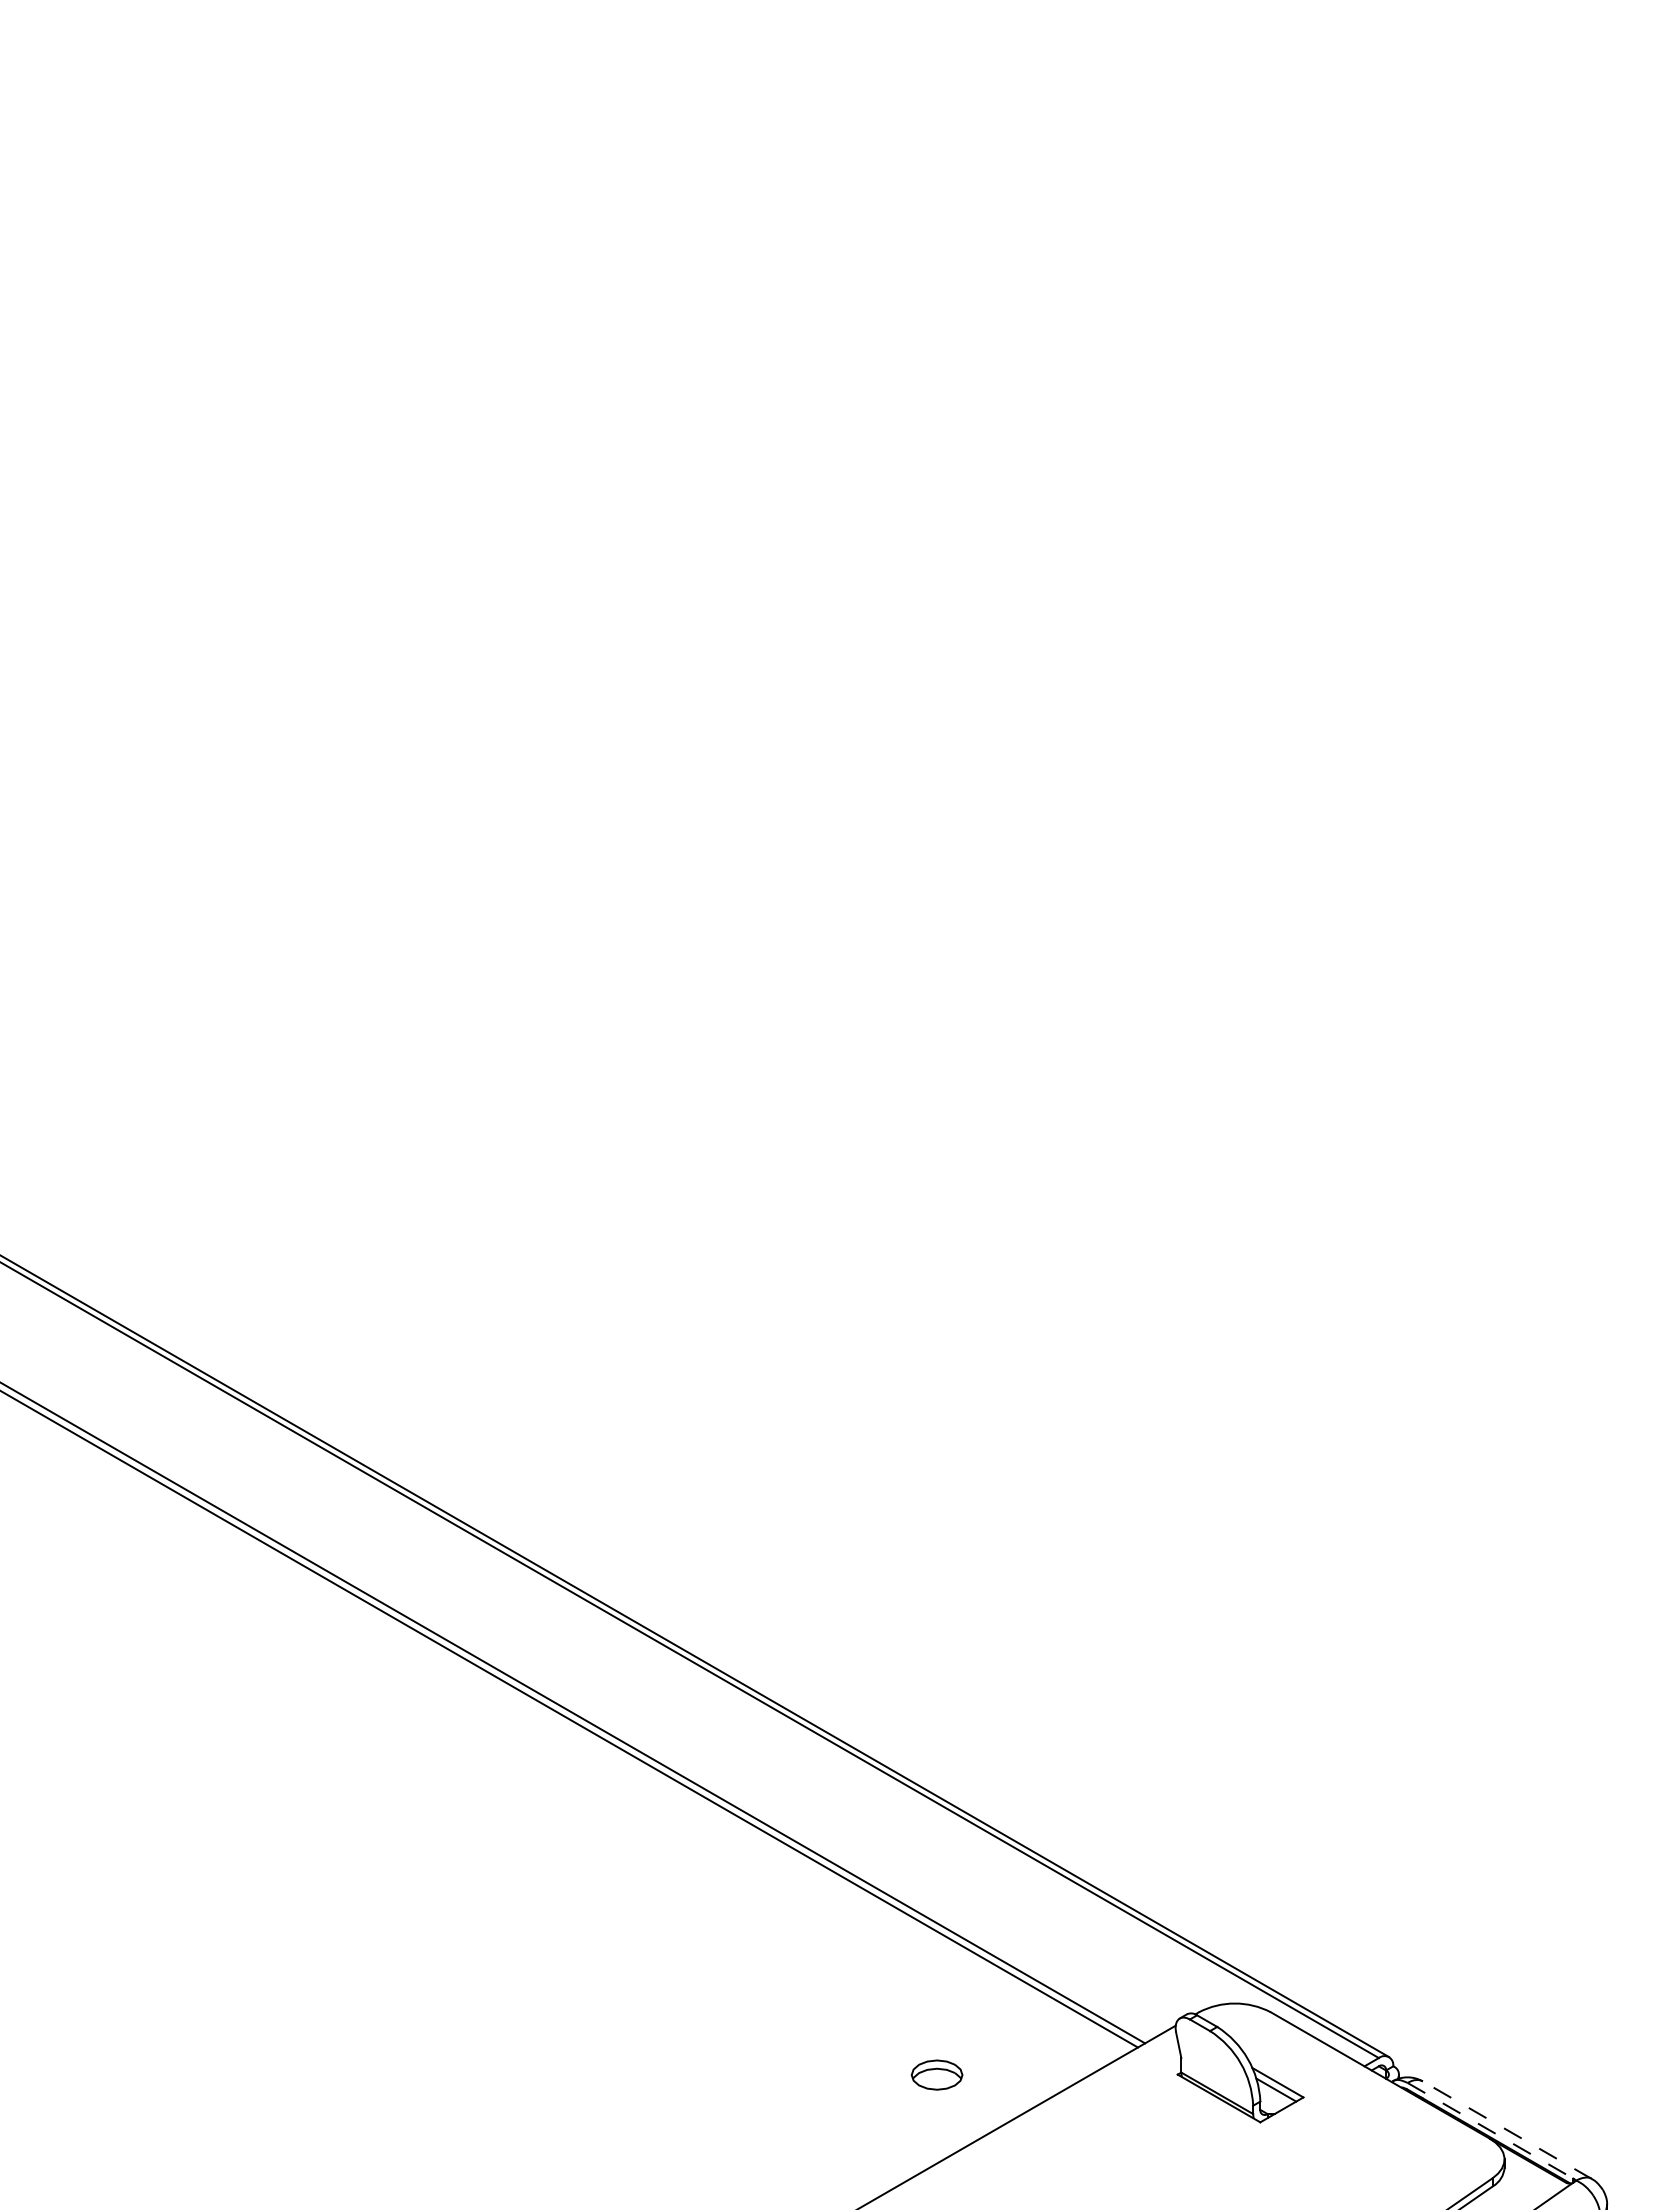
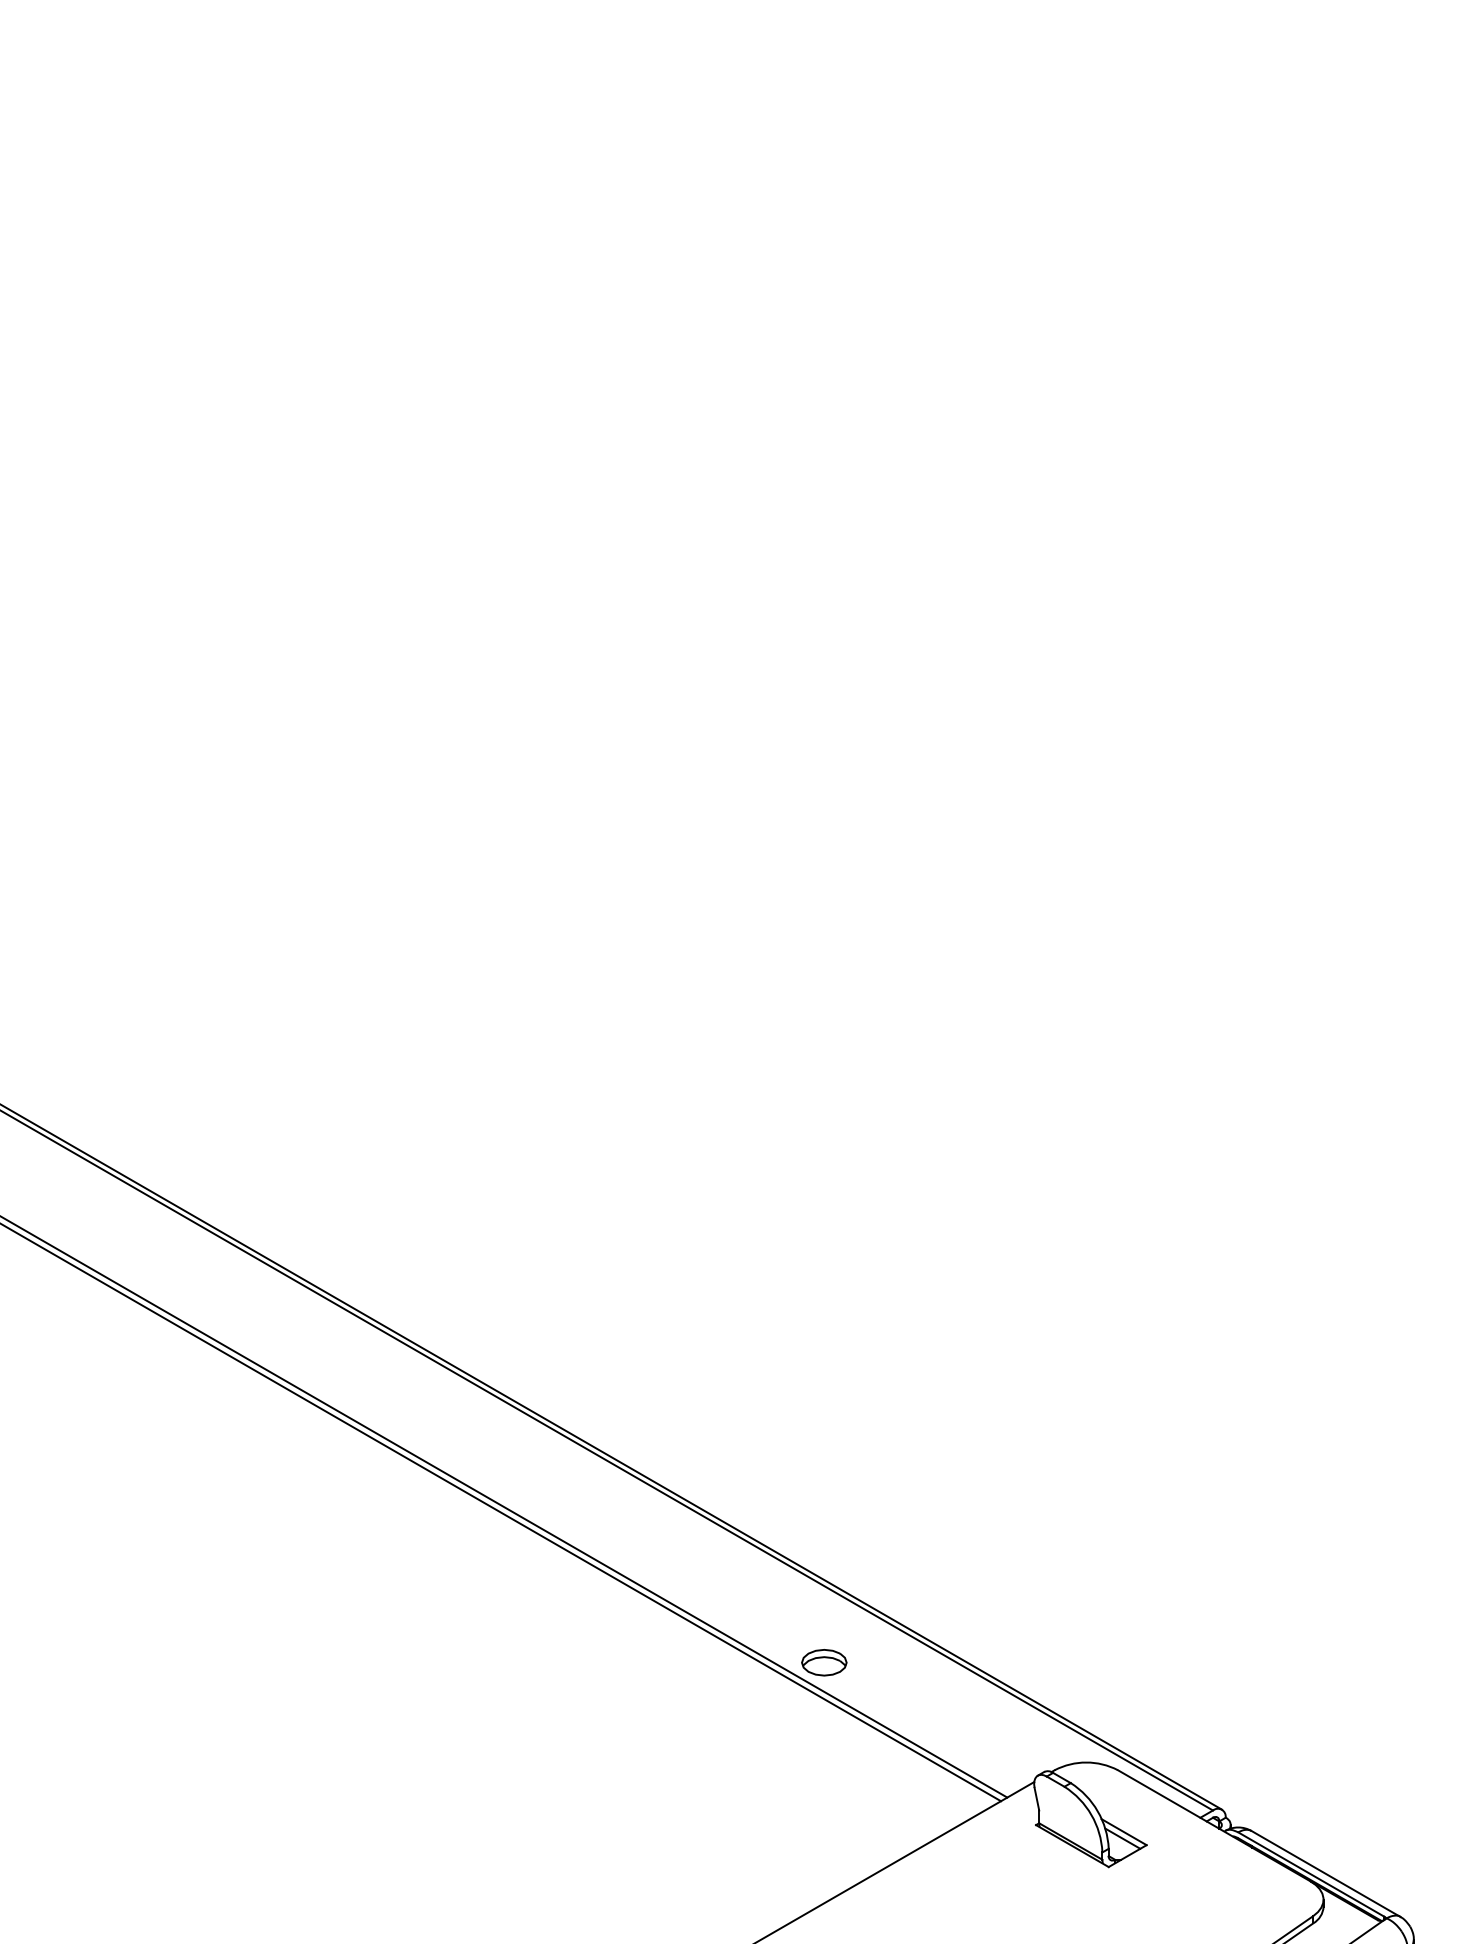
part: (936, 2074) -> (823, 1662), moved
line: (1490, 2130) -> (1311, 1874), dashed -> solid
line: (1507, 2130) -> (1326, 1874), dashed -> solid

